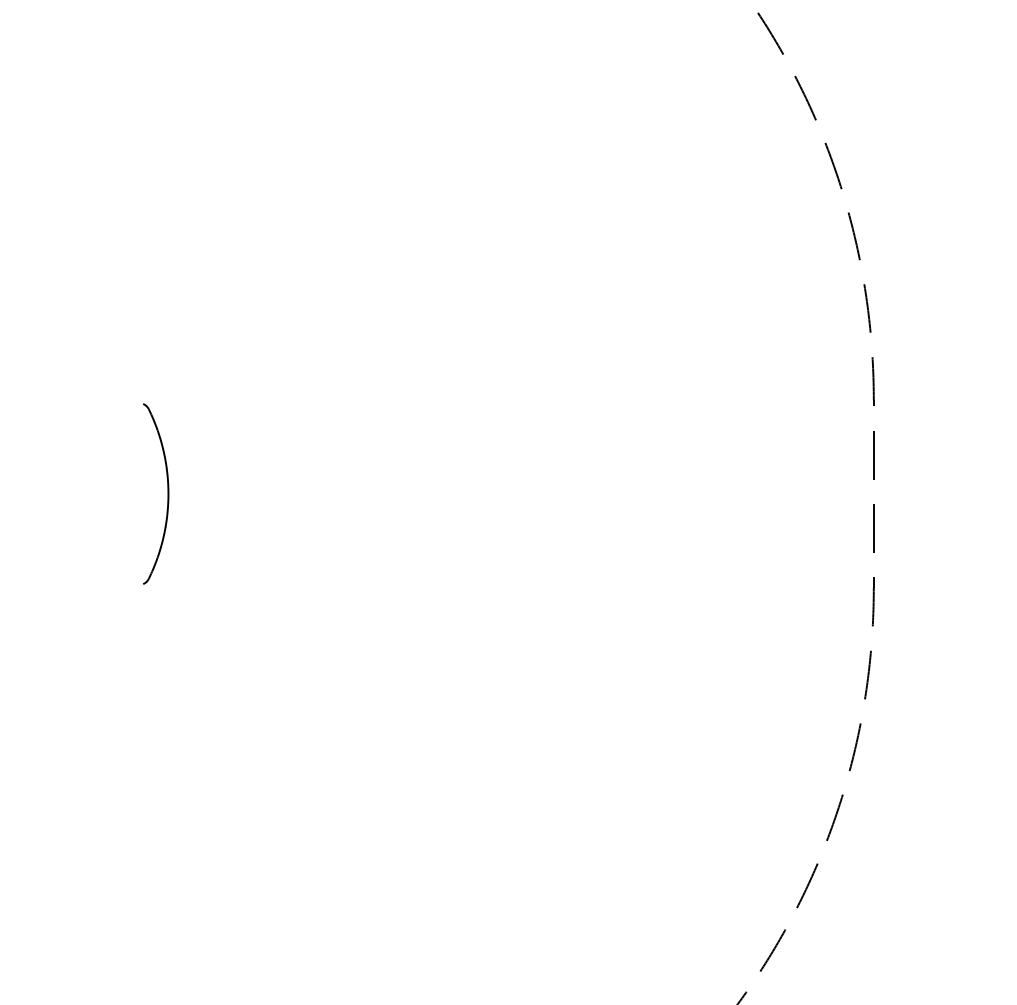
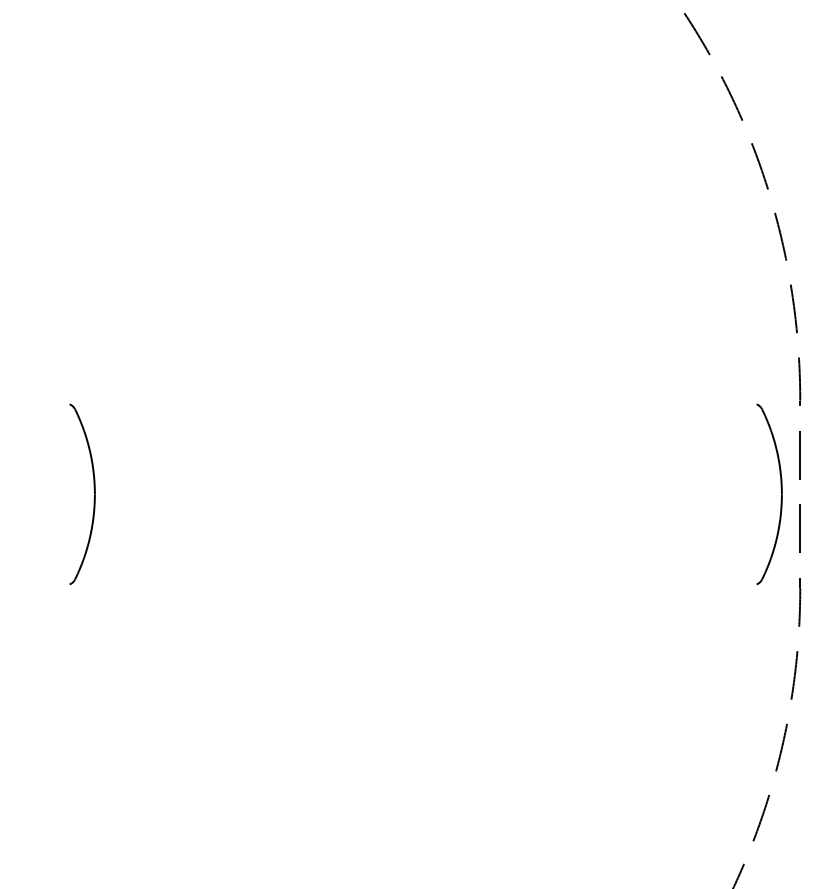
part: (854, 493) -> (780, 493), added

